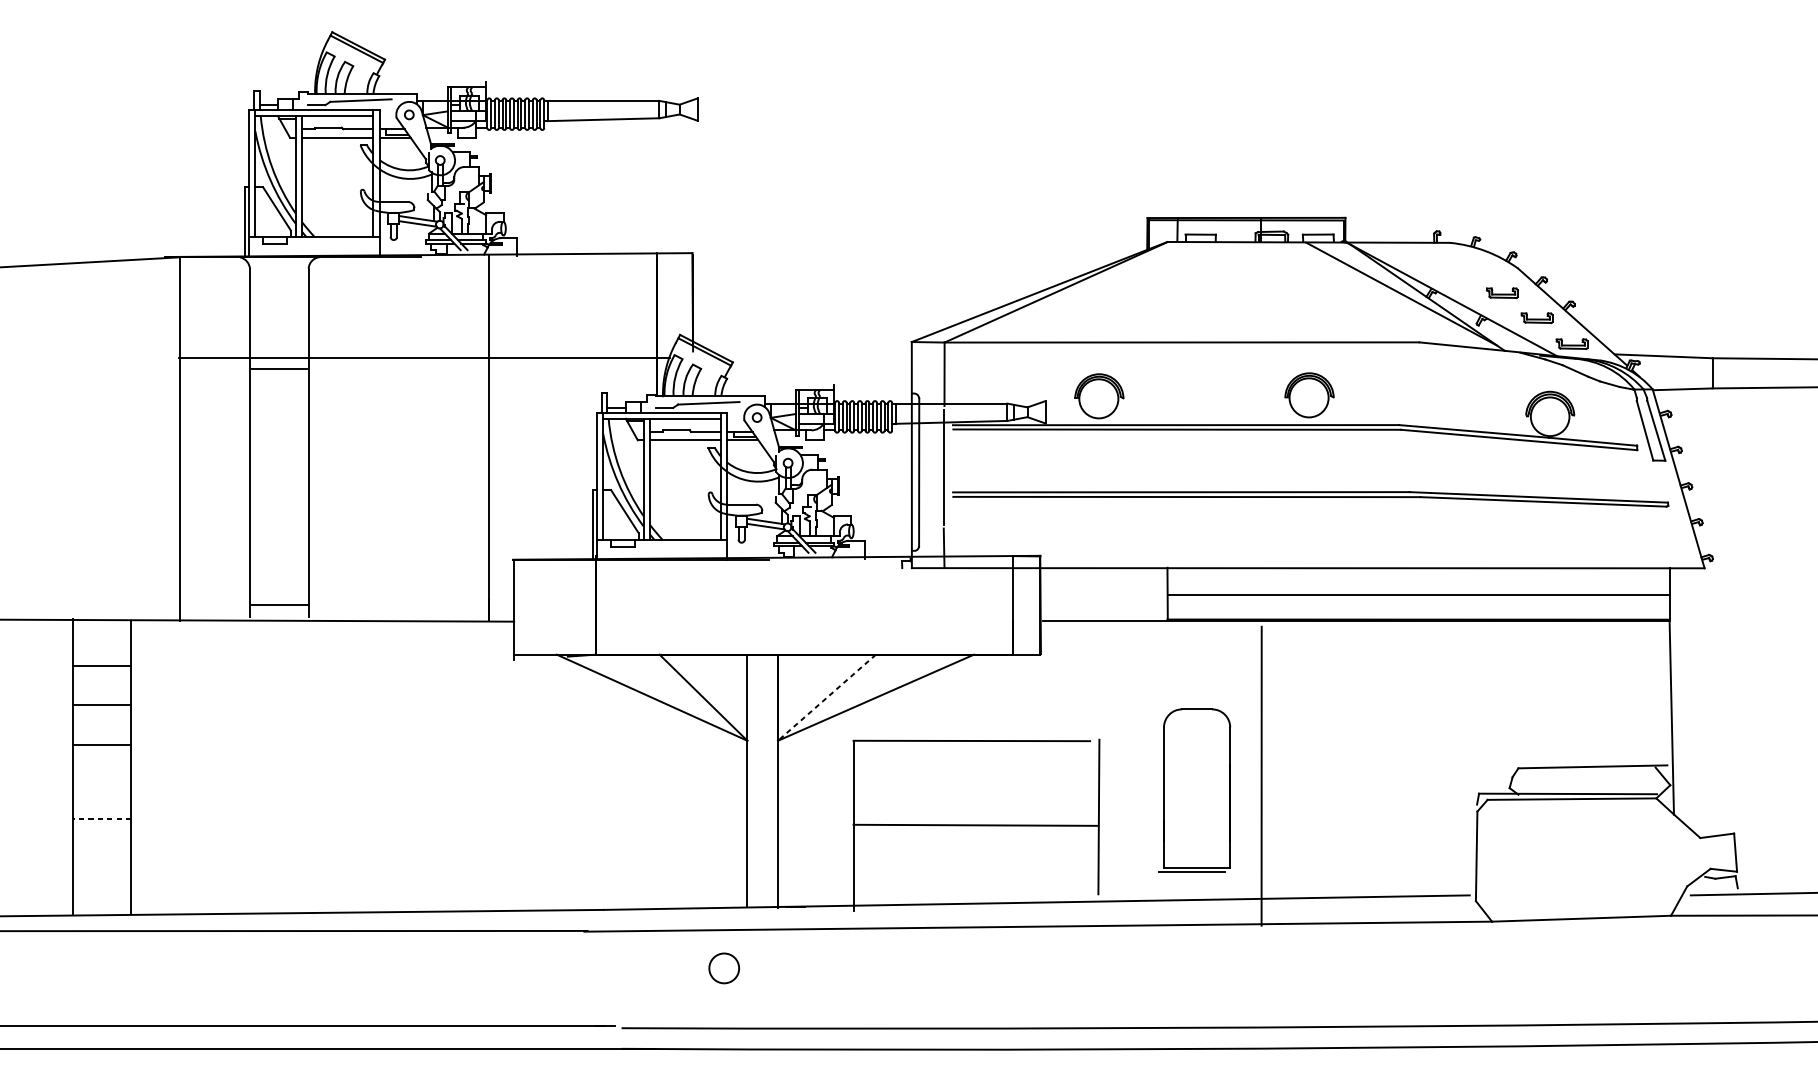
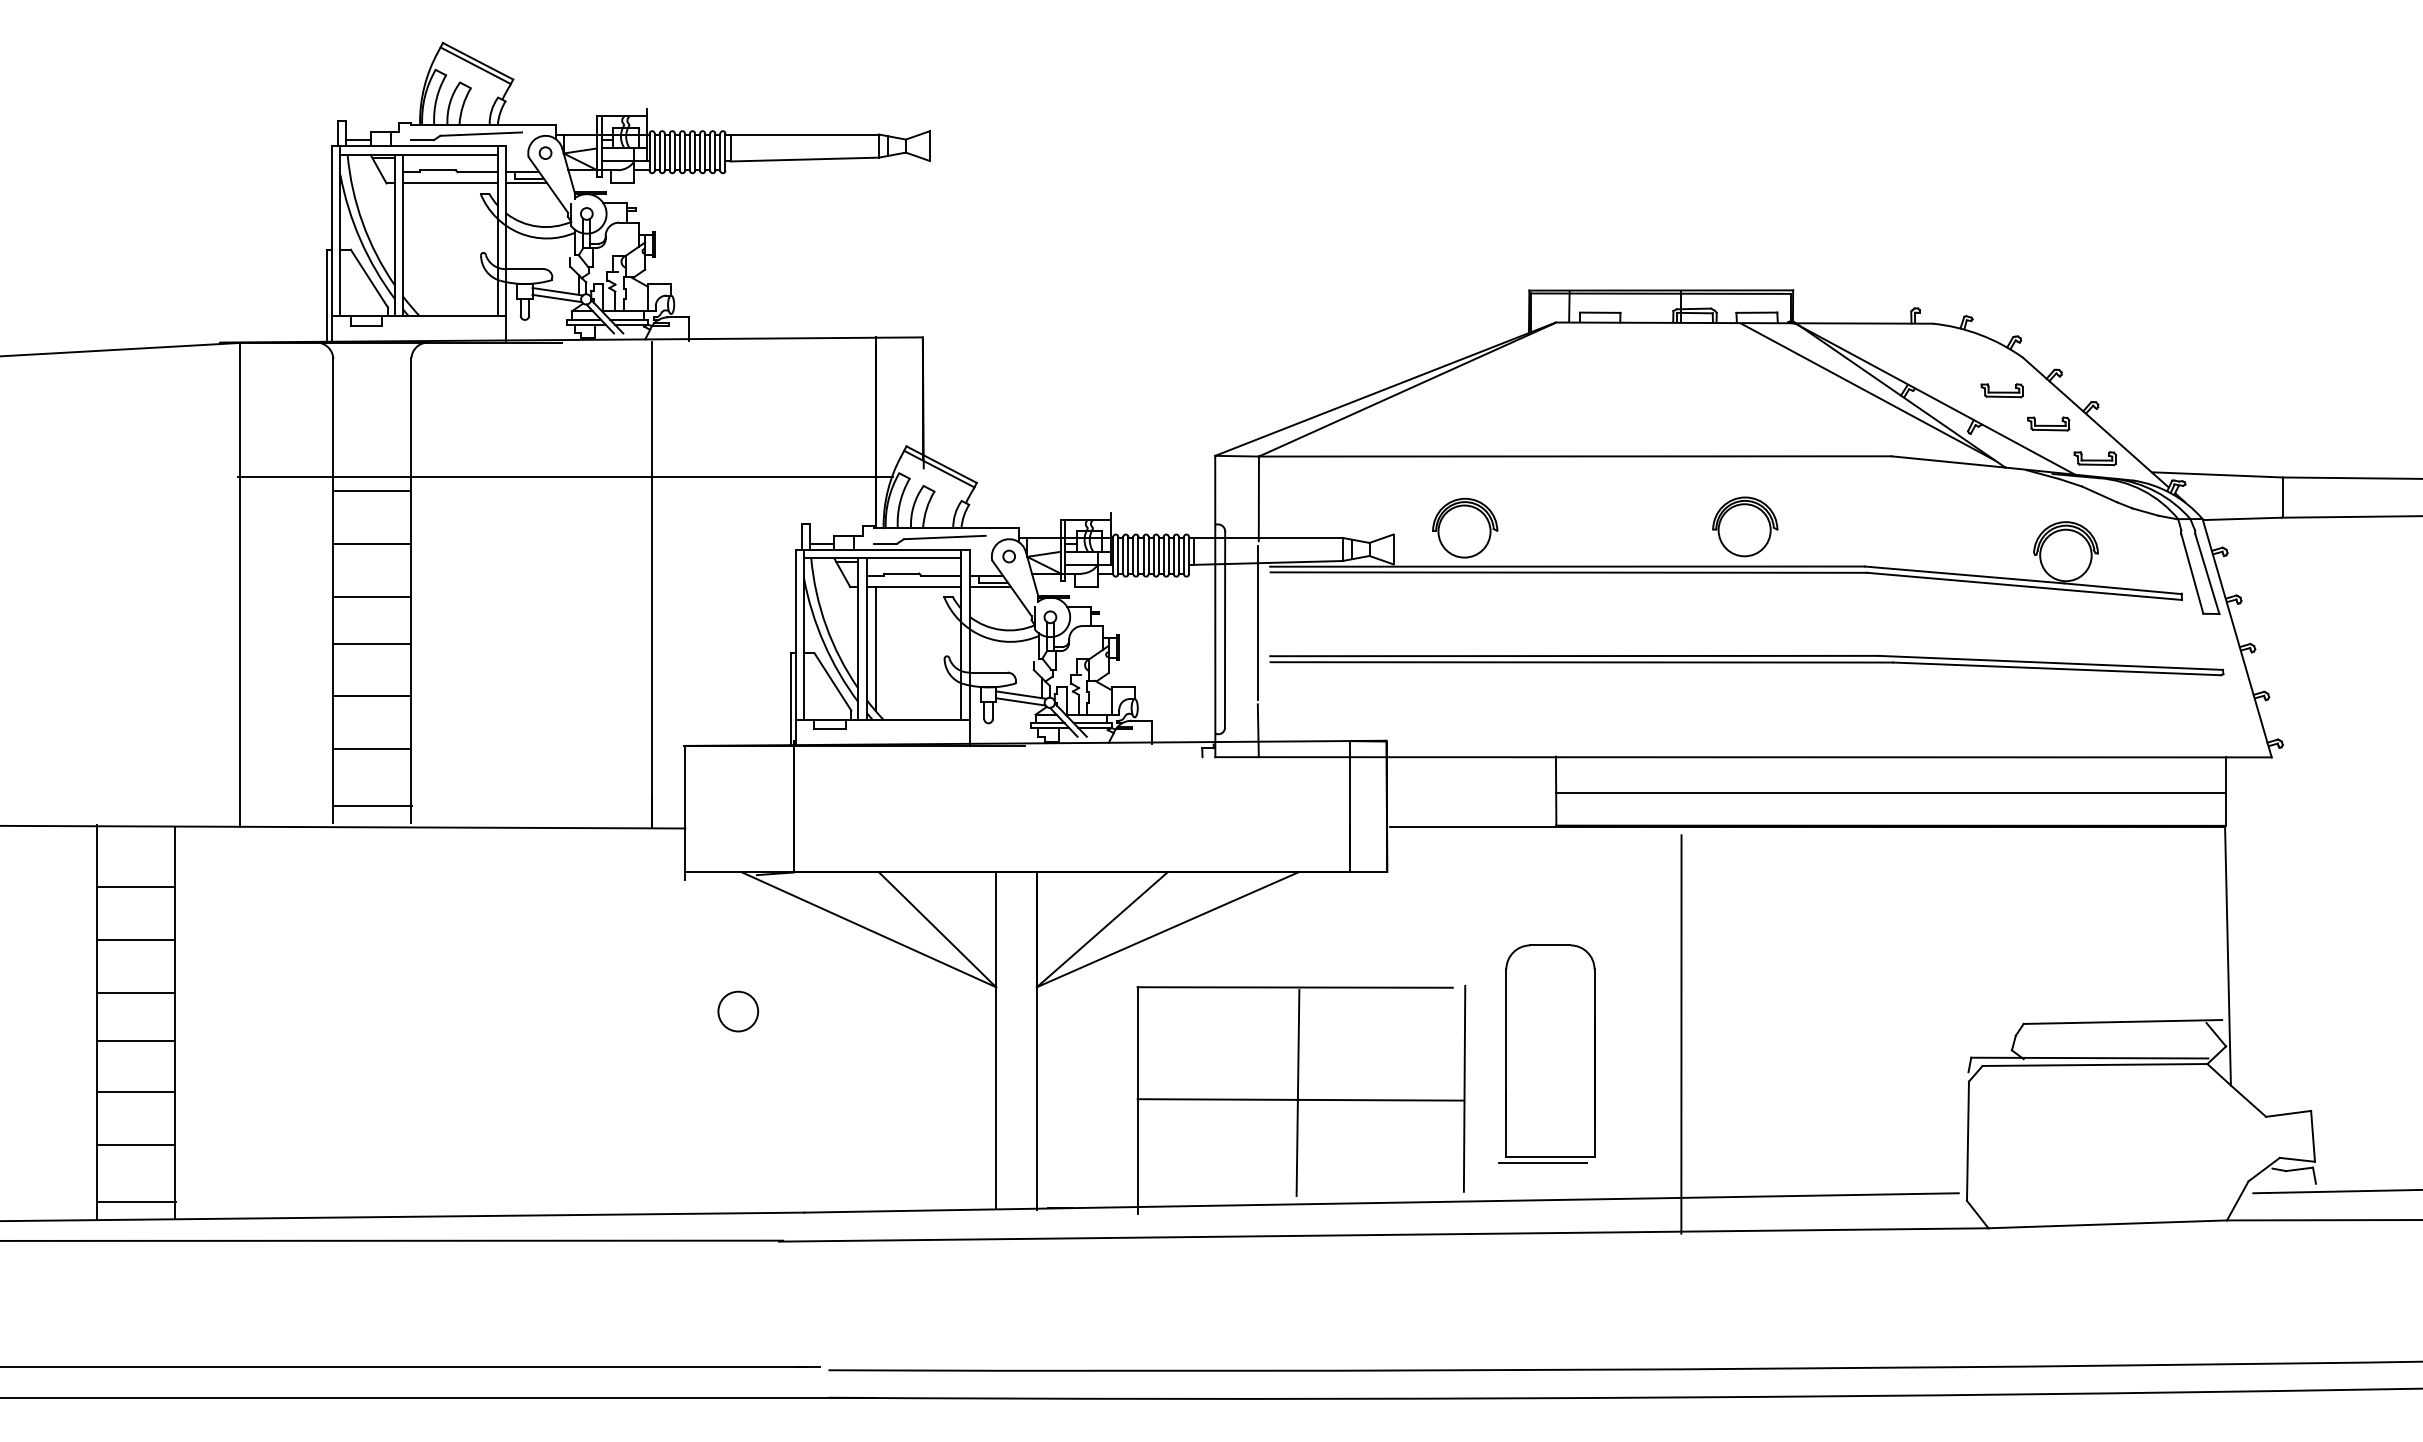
line: (279, 408) -> (372, 544), added
line: (279, 448) -> (372, 597), added
line: (279, 483) -> (372, 644), added
line: (657, 487) -> (876, 649), added
line: (279, 521) -> (372, 695), added
line: (279, 561) -> (372, 748), added
line: (827, 697) -> (1102, 929), dashed -> solid
line: (102, 780) -> (136, 1040), added
part: (1194, 790) -> (1546, 1053), moved
line: (101, 819) -> (135, 1091), dashed -> solid
line: (973, 820) -> (1297, 1093), added
line: (102, 858) -> (136, 1144), added
line: (102, 901) -> (136, 1201), added
circle: (723, 968) -> (737, 1011), moved

